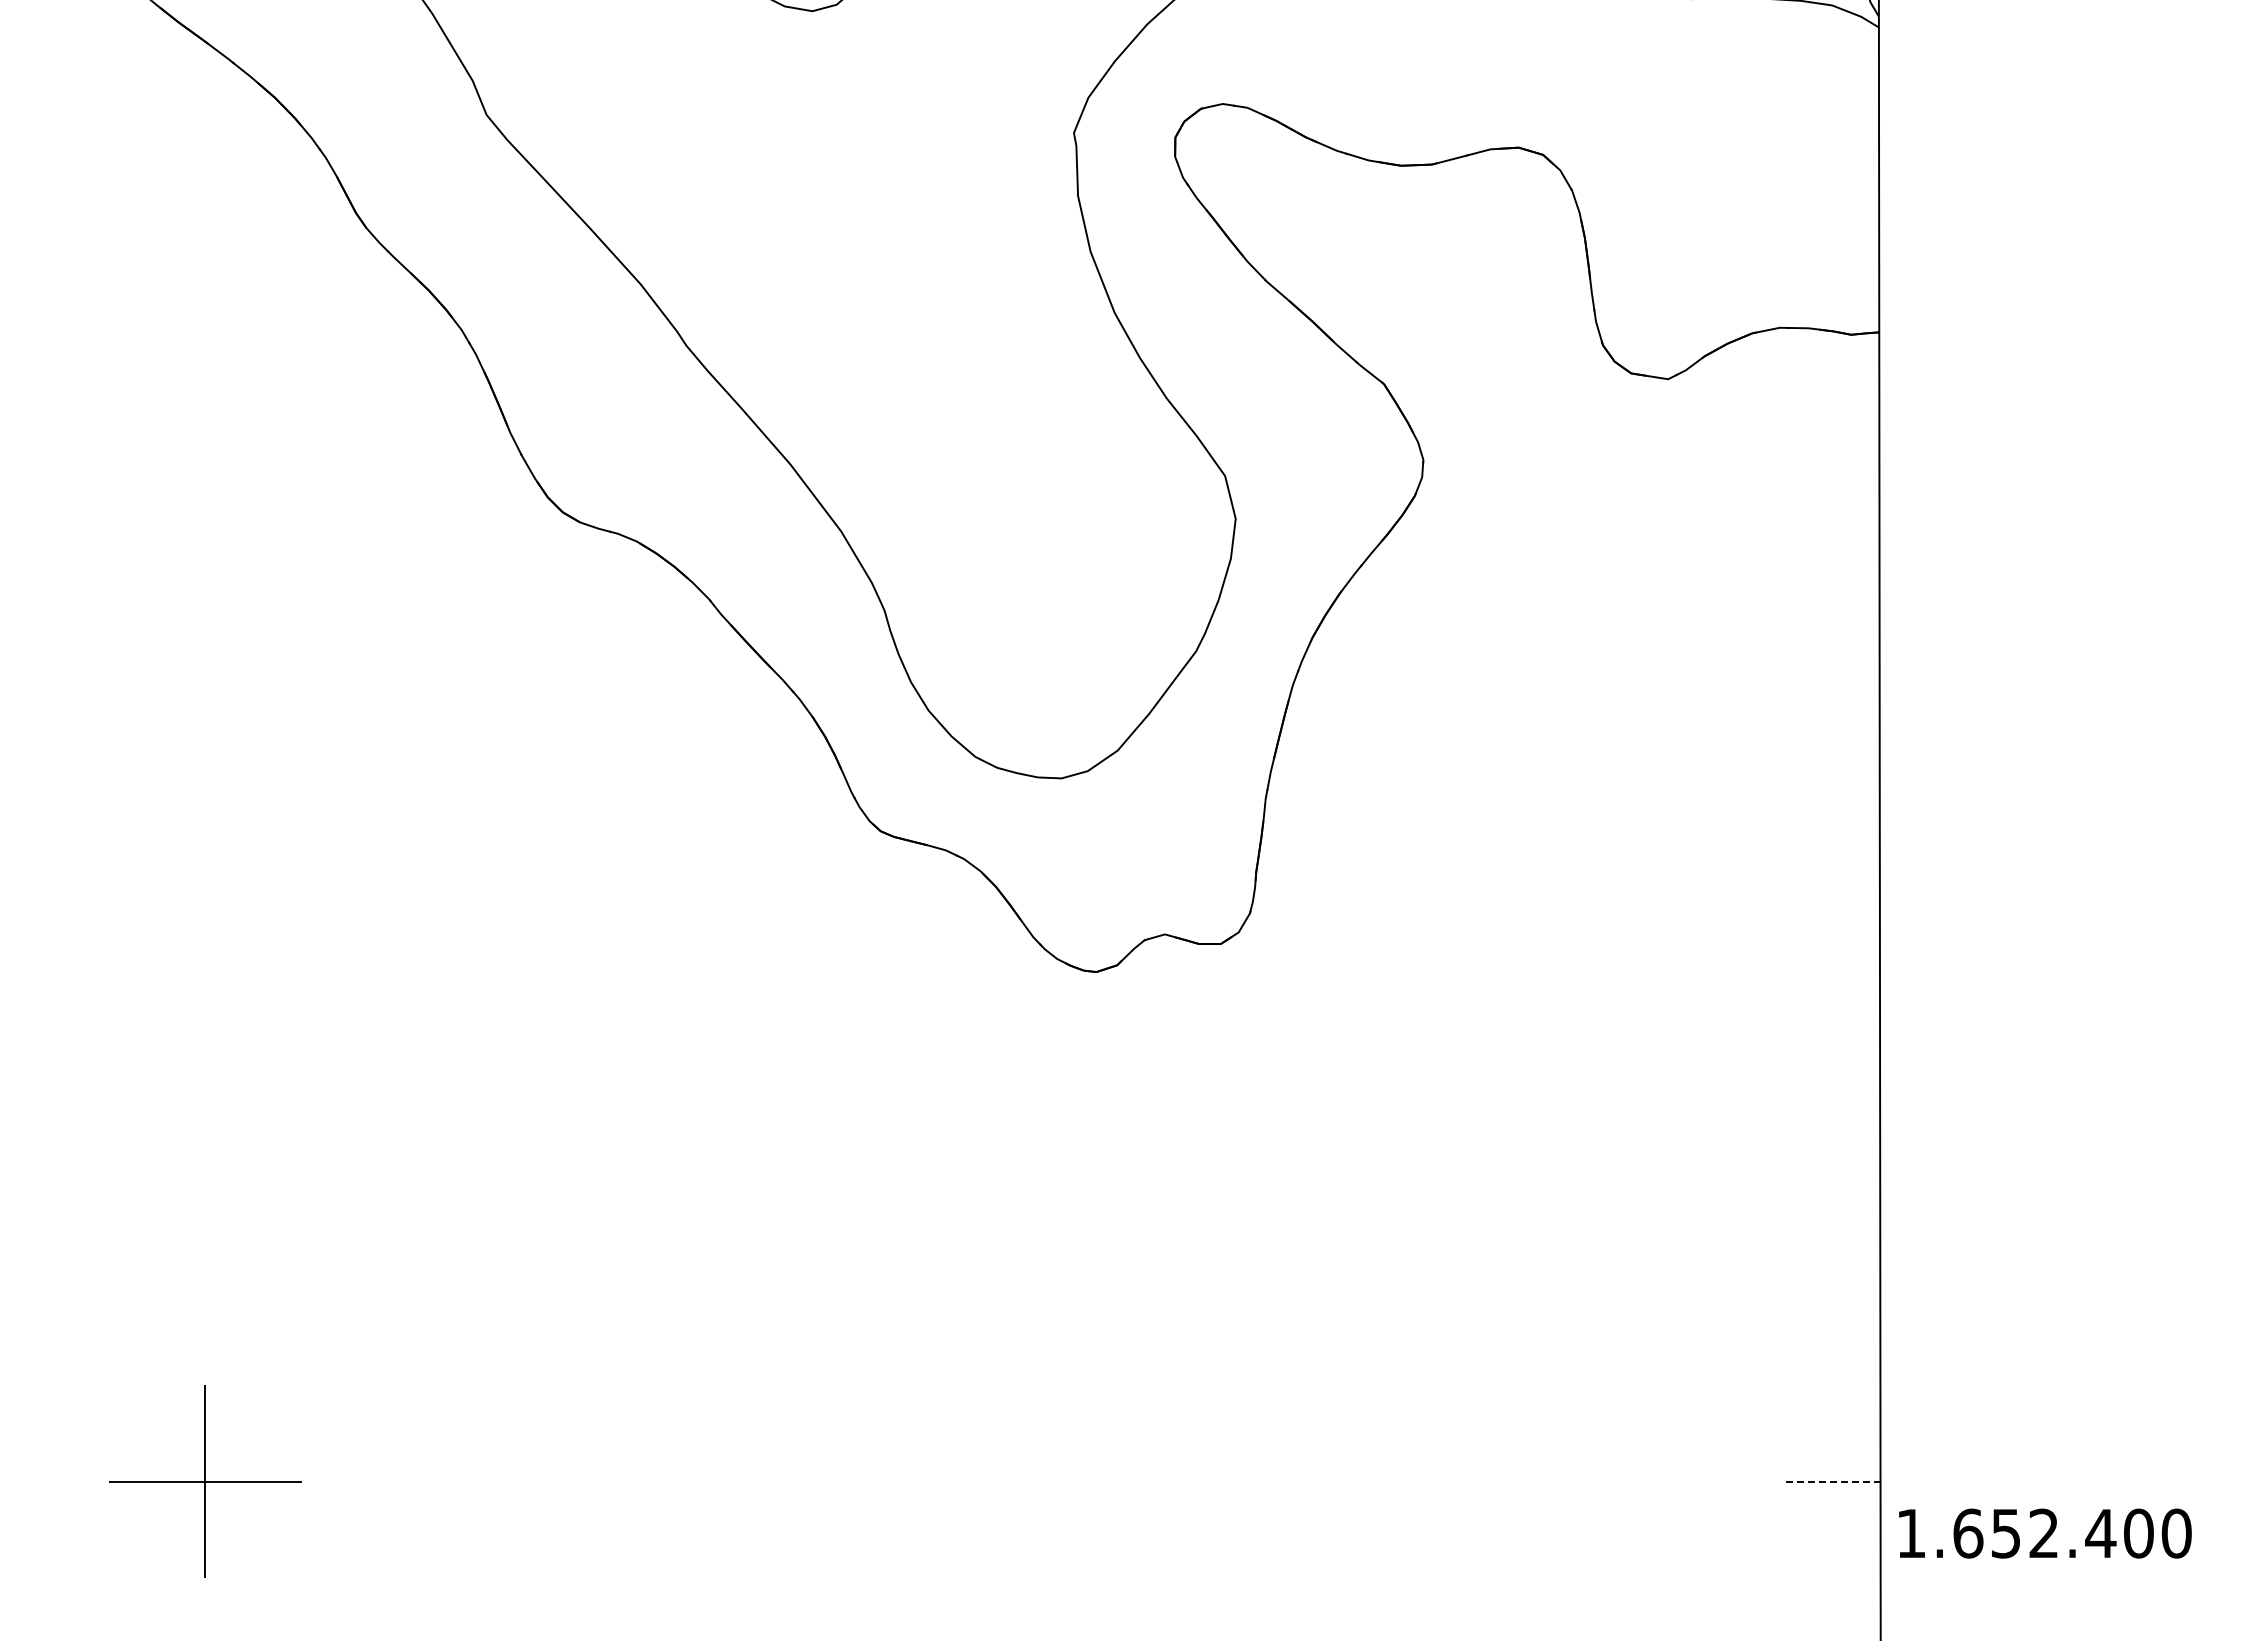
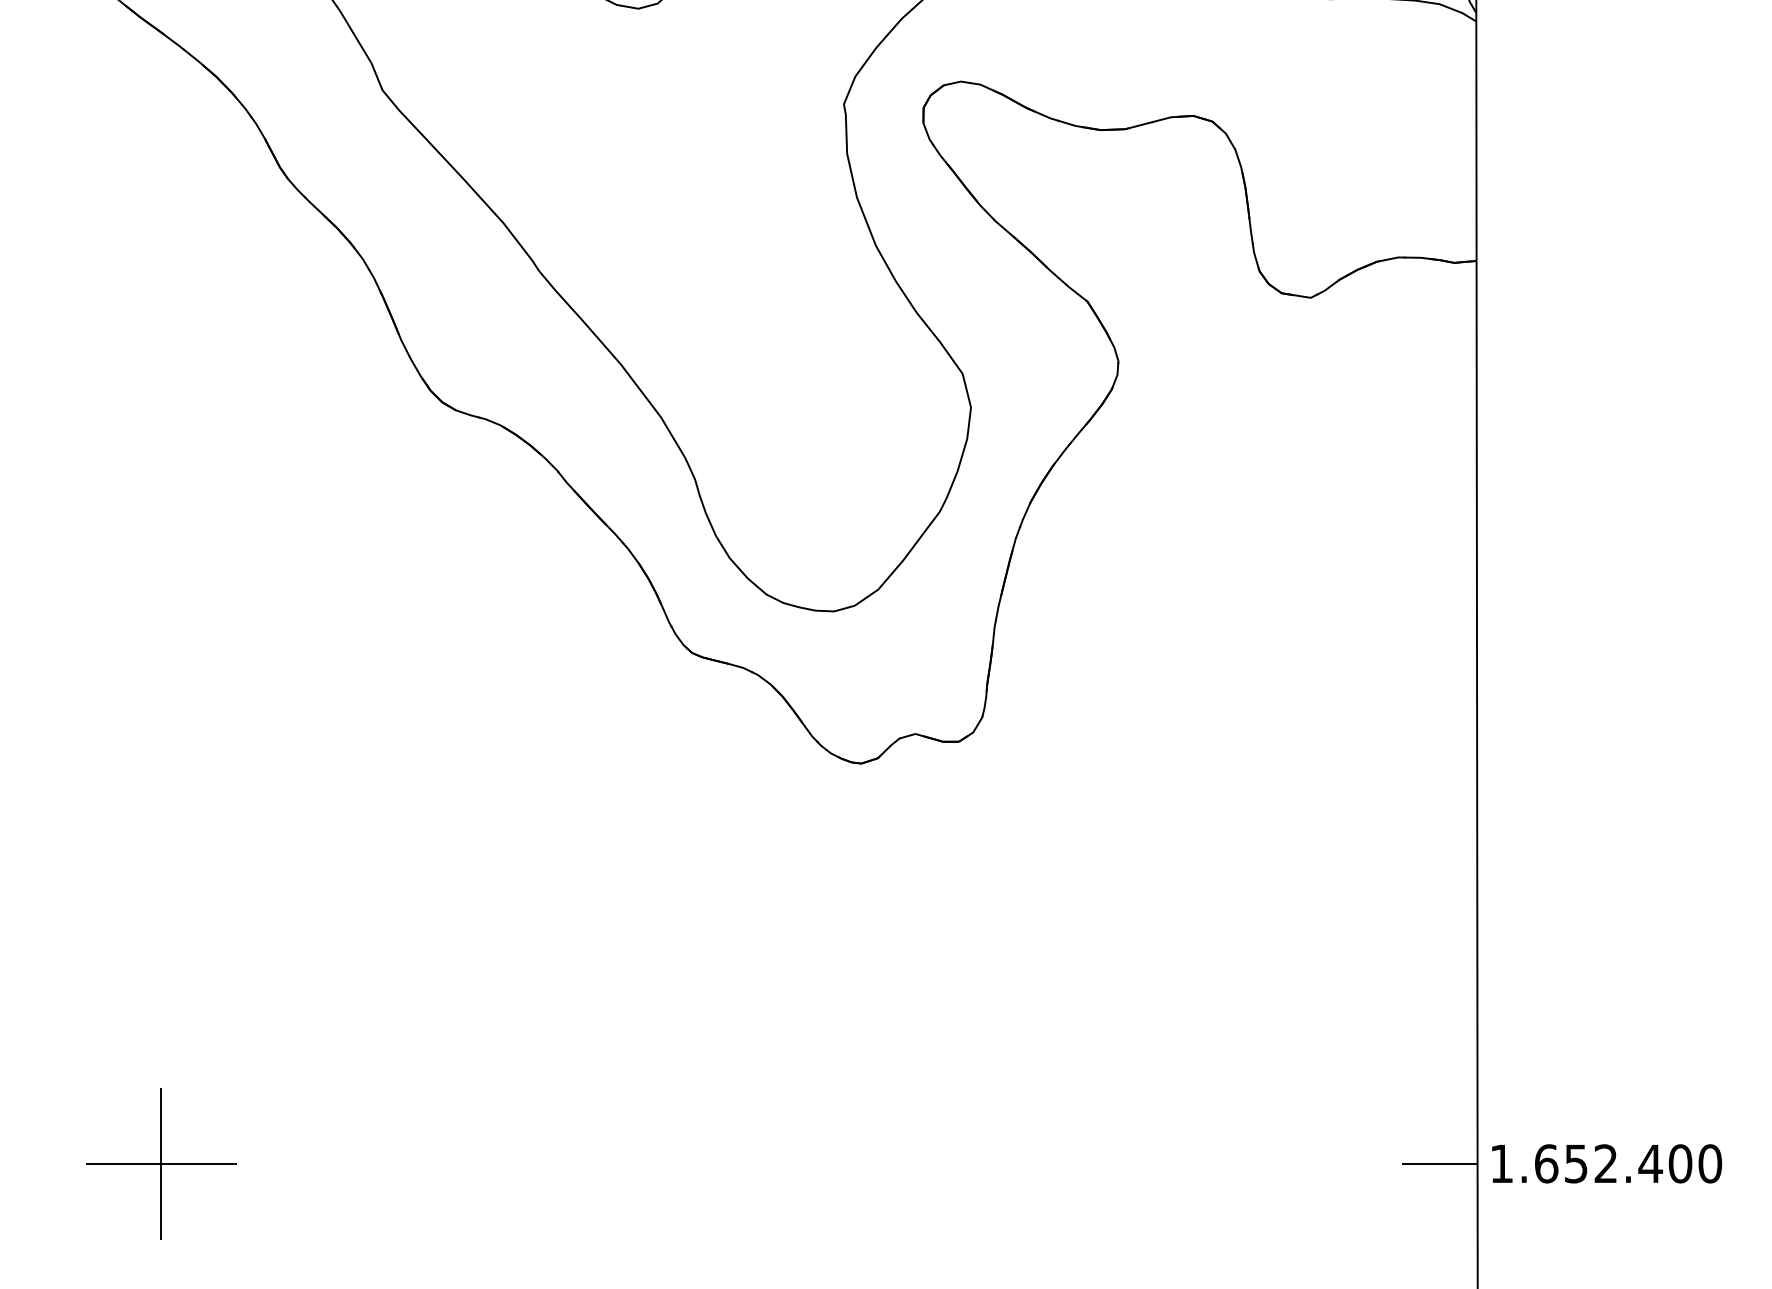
line: (1831, 1481) -> (1439, 1163), dashed -> solid
text: (2045, 1533) -> (1607, 1163), moved

